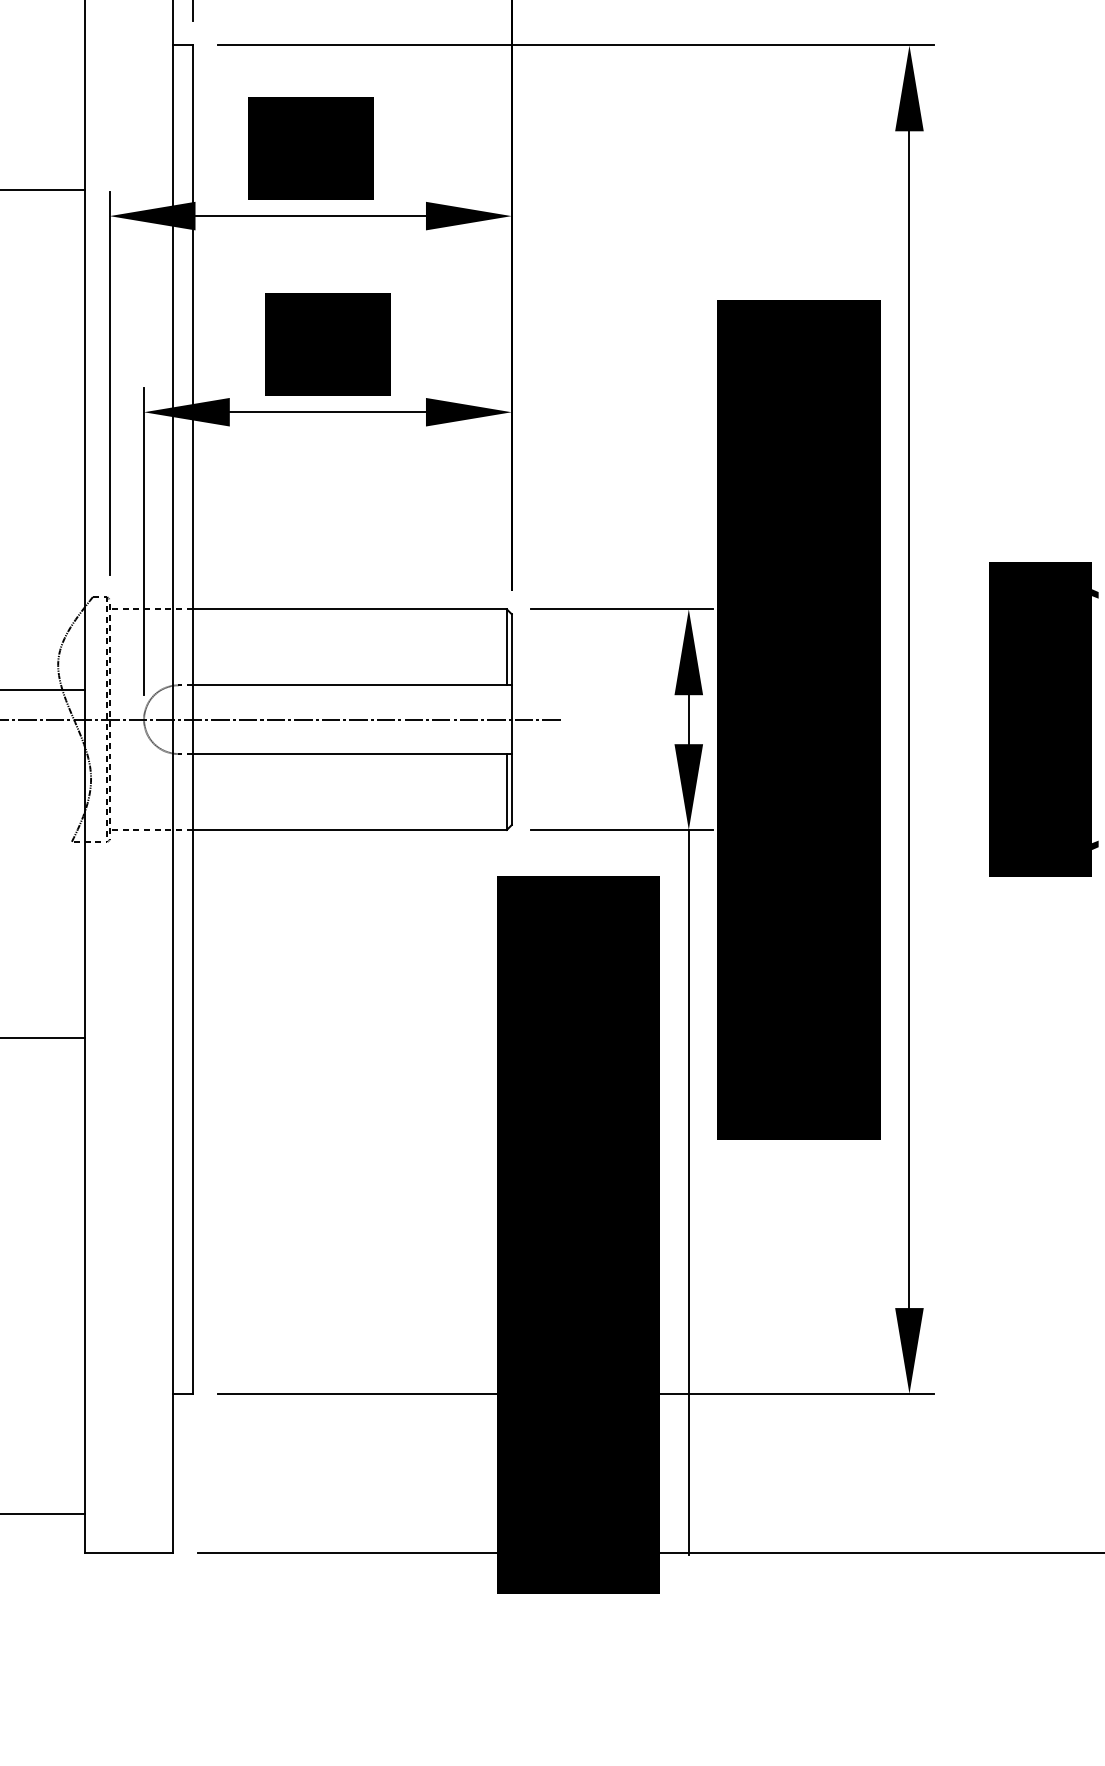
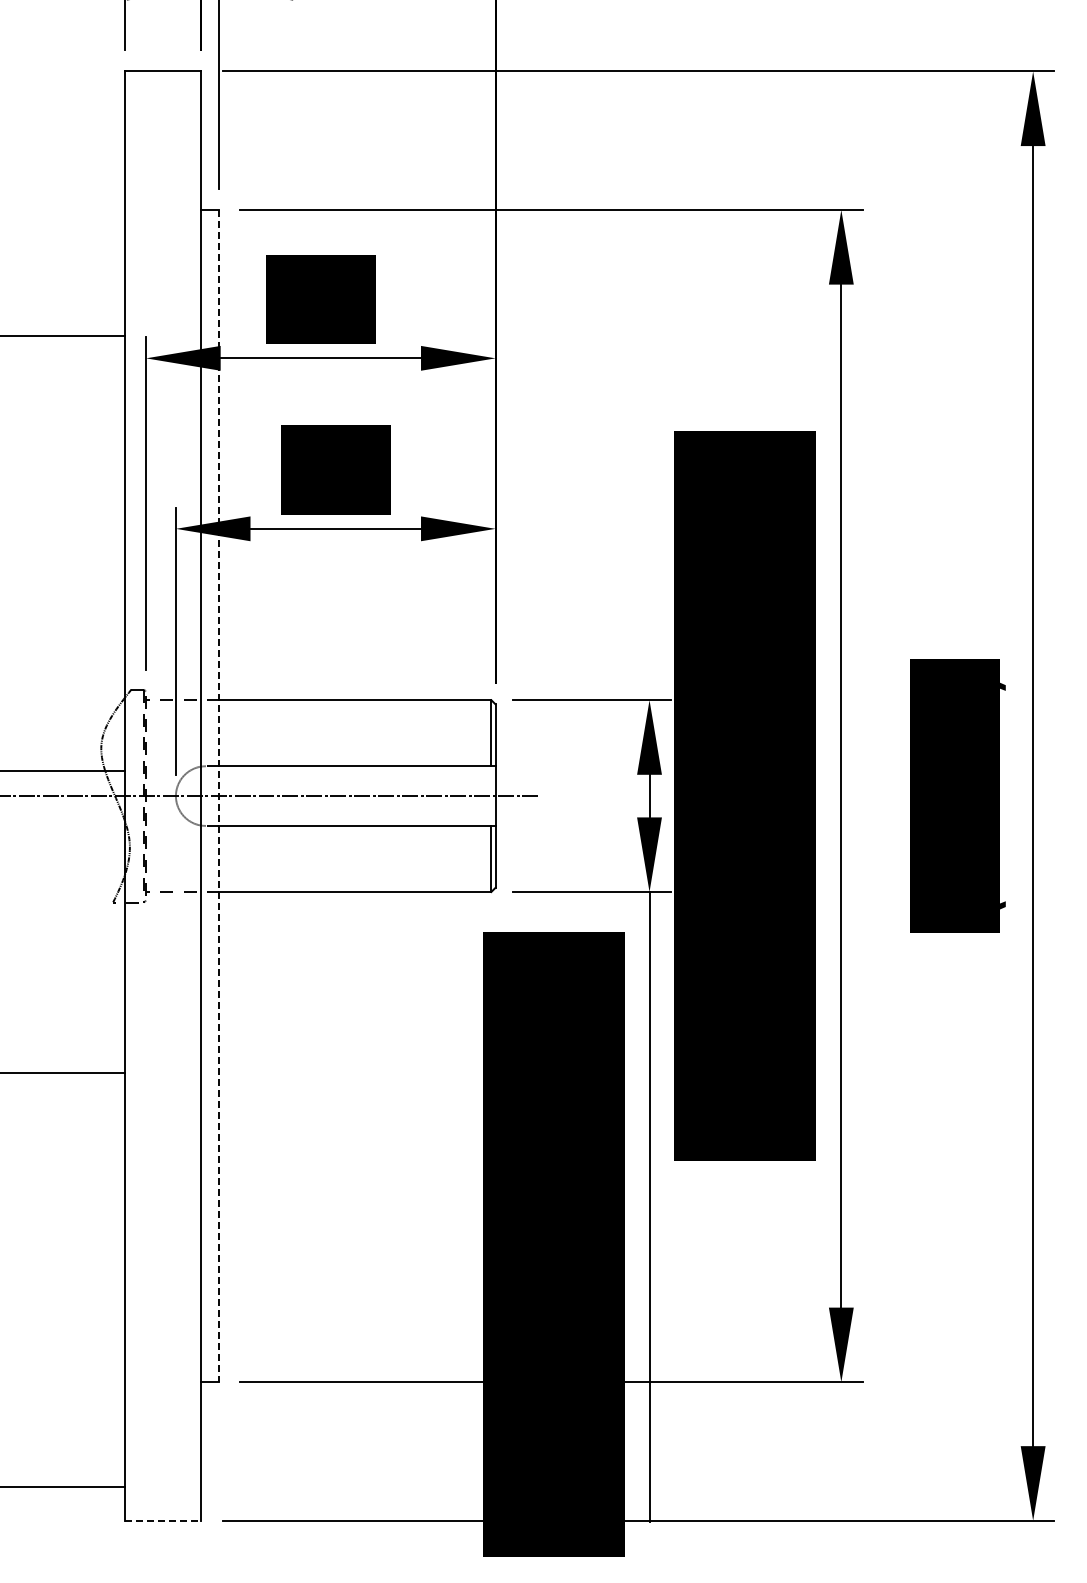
line: (193, 720) -> (218, 796), solid -> dashed
line: (129, 1552) -> (163, 1520), solid -> dashed

